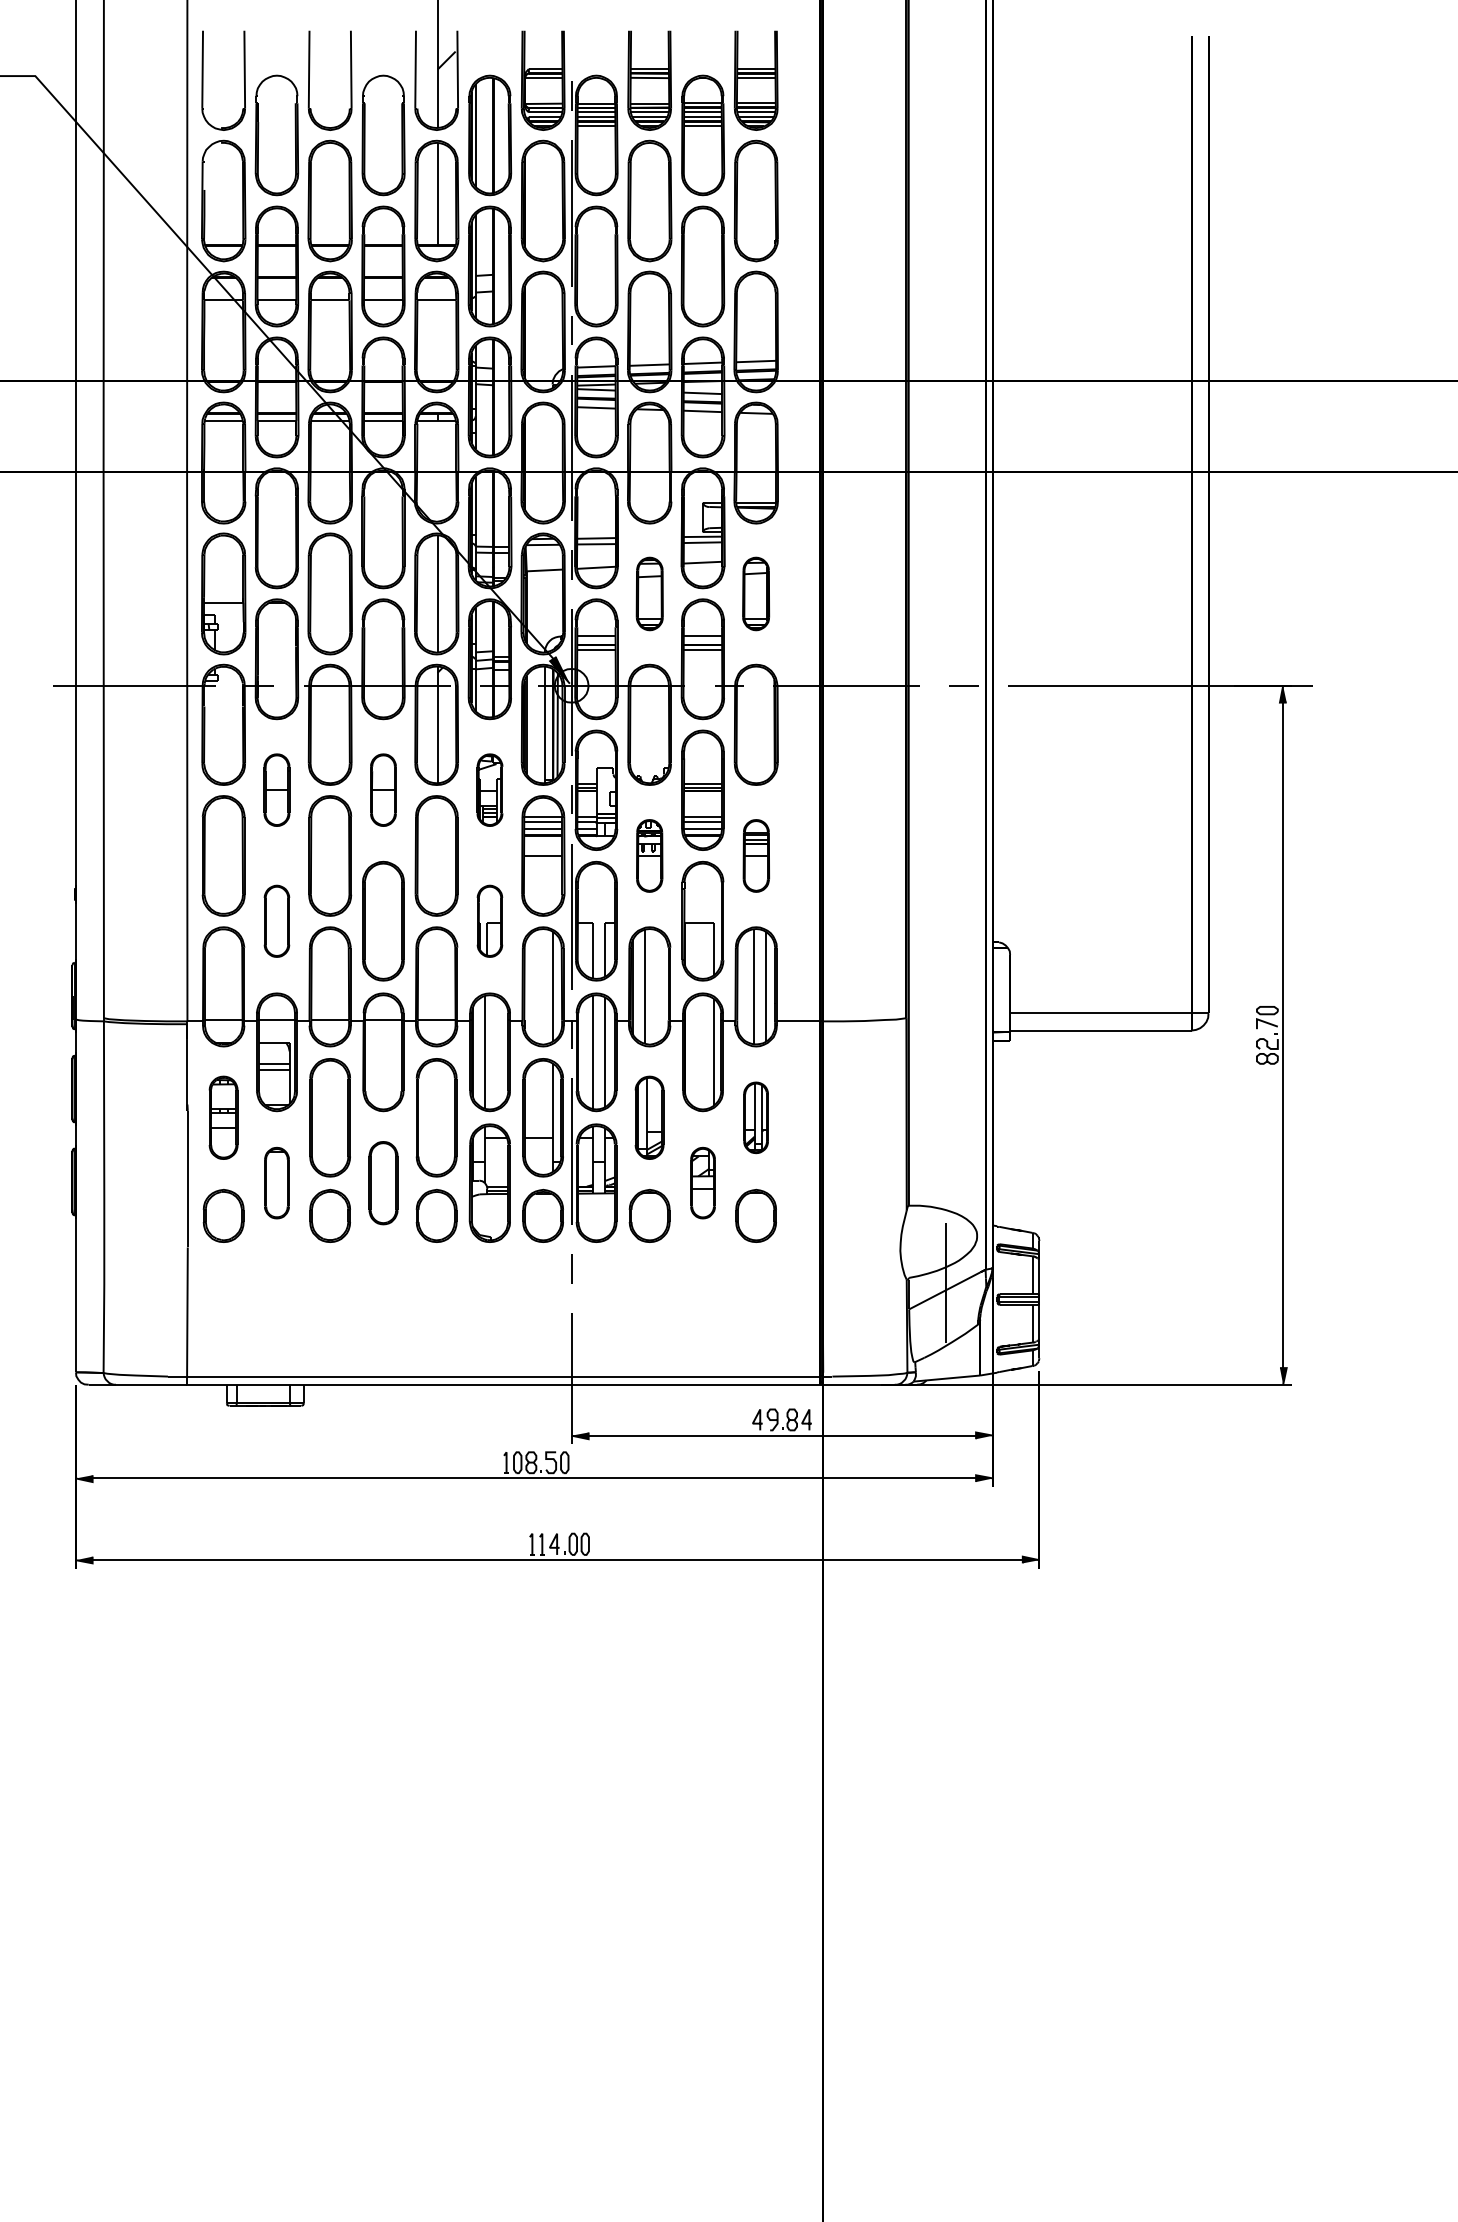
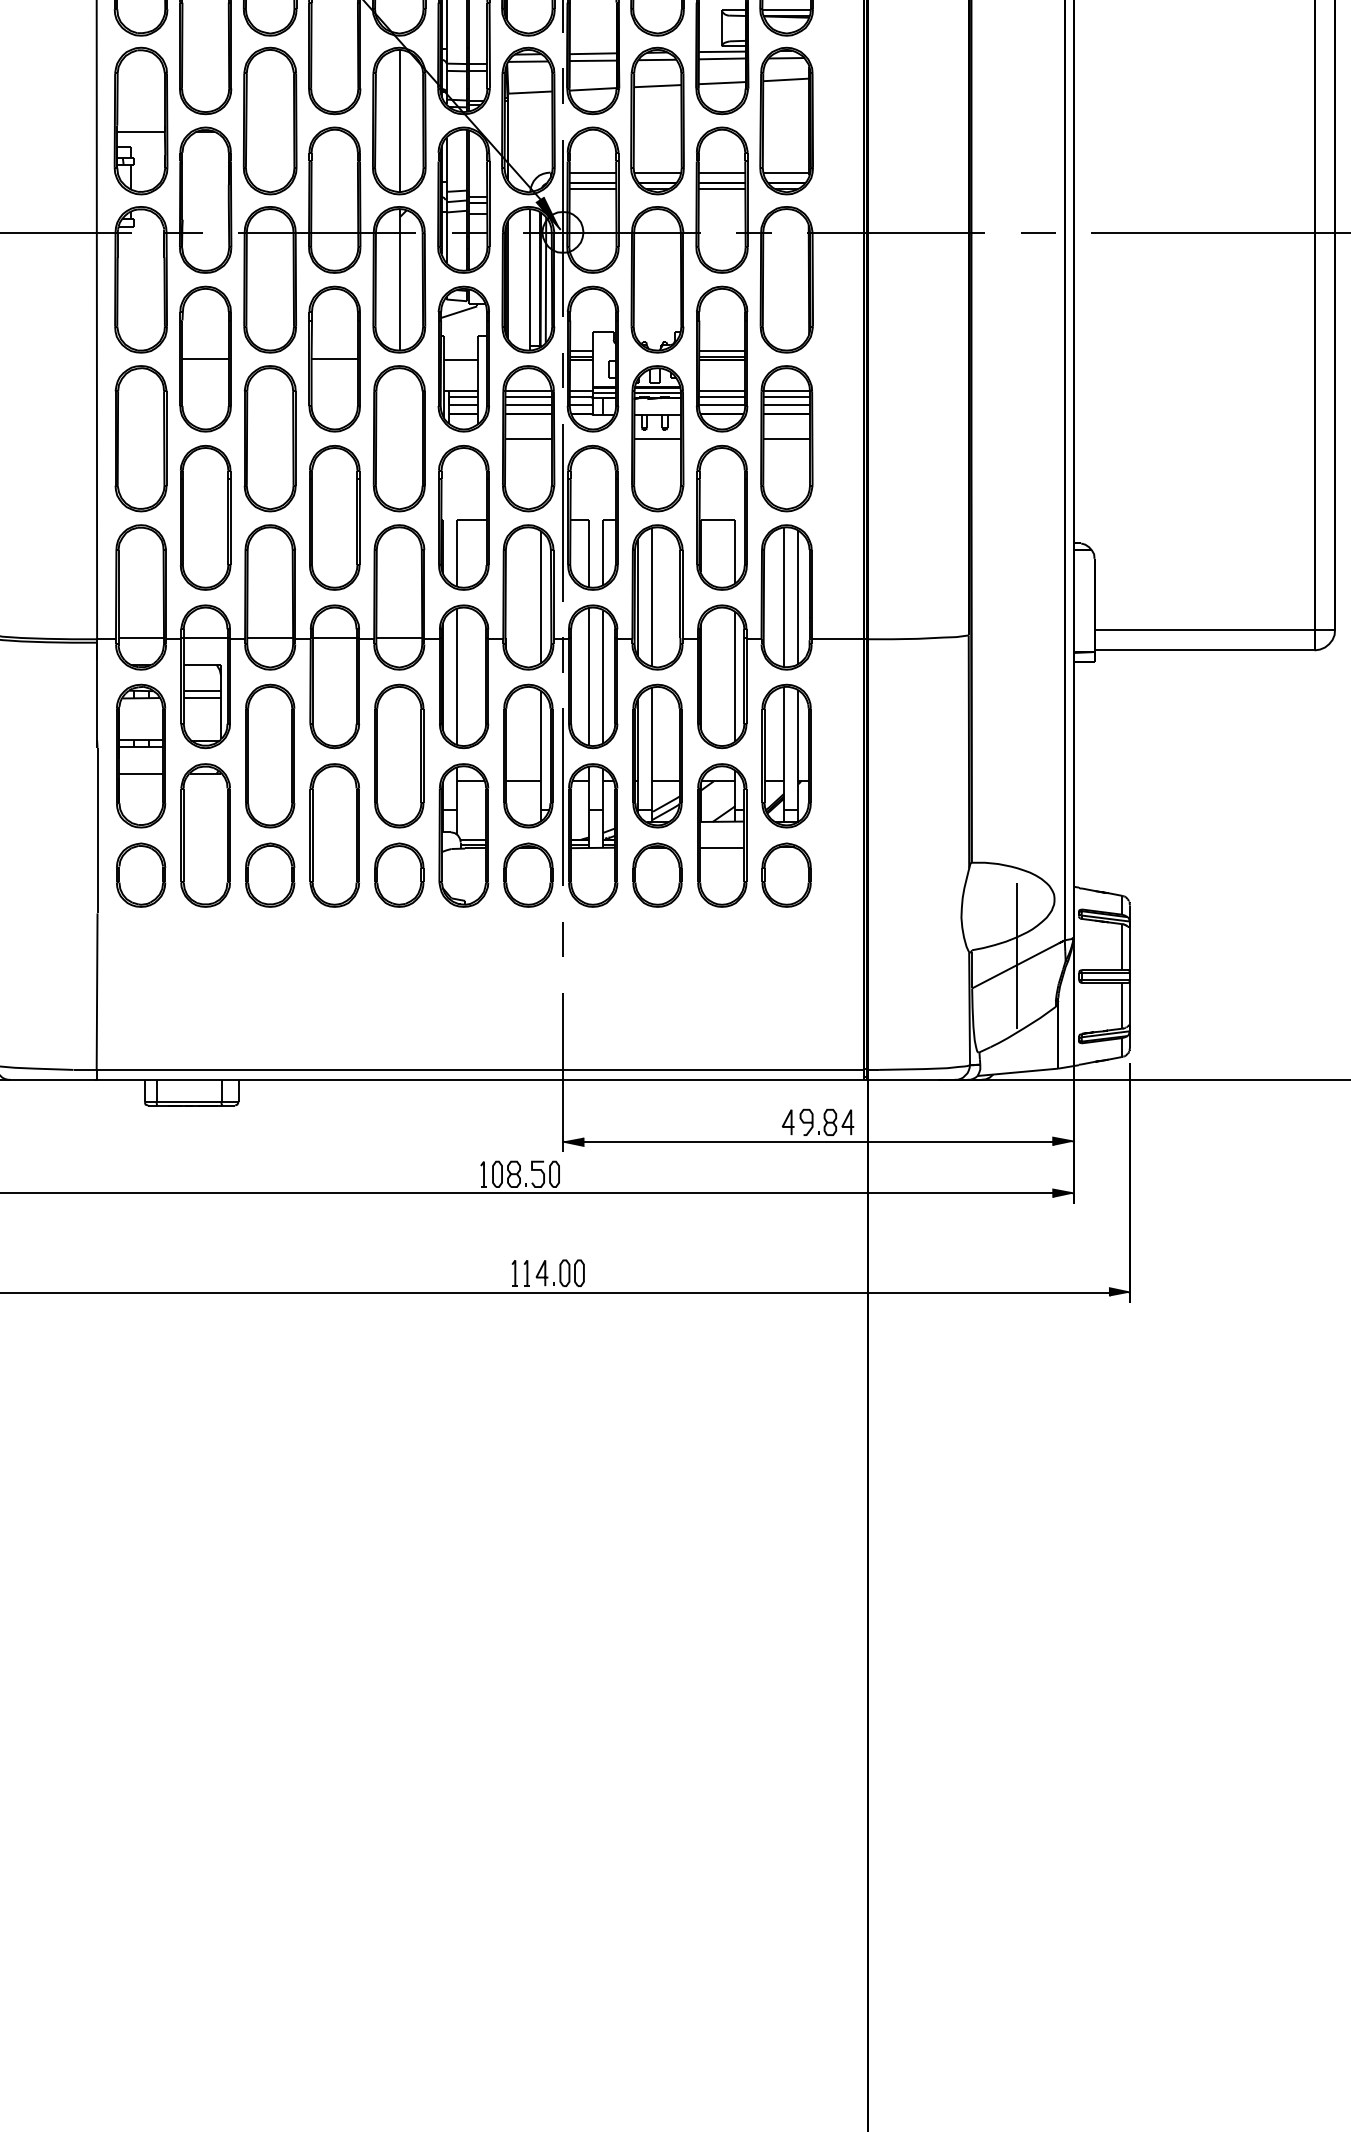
part: (649, 593) -> (657, 120), size x1.67
part: (755, 593) -> (785, 120), size x1.67
part: (276, 789) -> (205, 358), size x1.67
part: (383, 789) -> (334, 358), size x1.67
part: (489, 789) -> (463, 358), size x1.67
part: (649, 855) -> (657, 438), size x1.67
part: (756, 855) -> (787, 438), size x1.67
part: (276, 921) -> (205, 518), size x1.67
part: (489, 921) -> (463, 518), size x1.67
part: (223, 1117) -> (140, 755), size x1.43
part: (649, 1117) -> (657, 755), size x1.43
part: (755, 1117) -> (785, 755), size x1.67
part: (276, 1182) -> (205, 834), size x1.67
part: (383, 1182) -> (334, 834), size x1.43
part: (702, 1182) -> (721, 834), size x1.67

